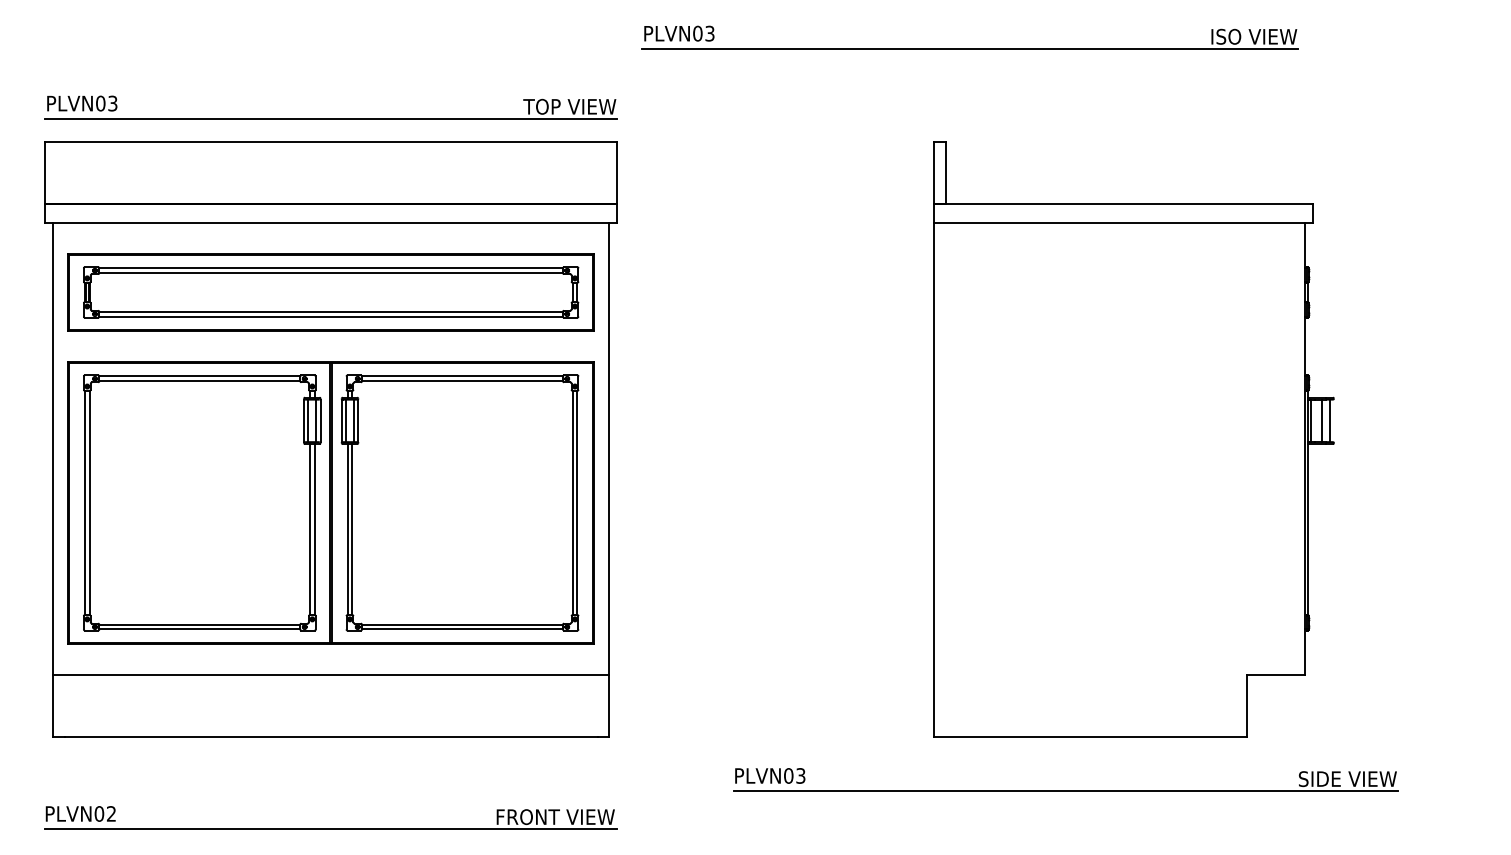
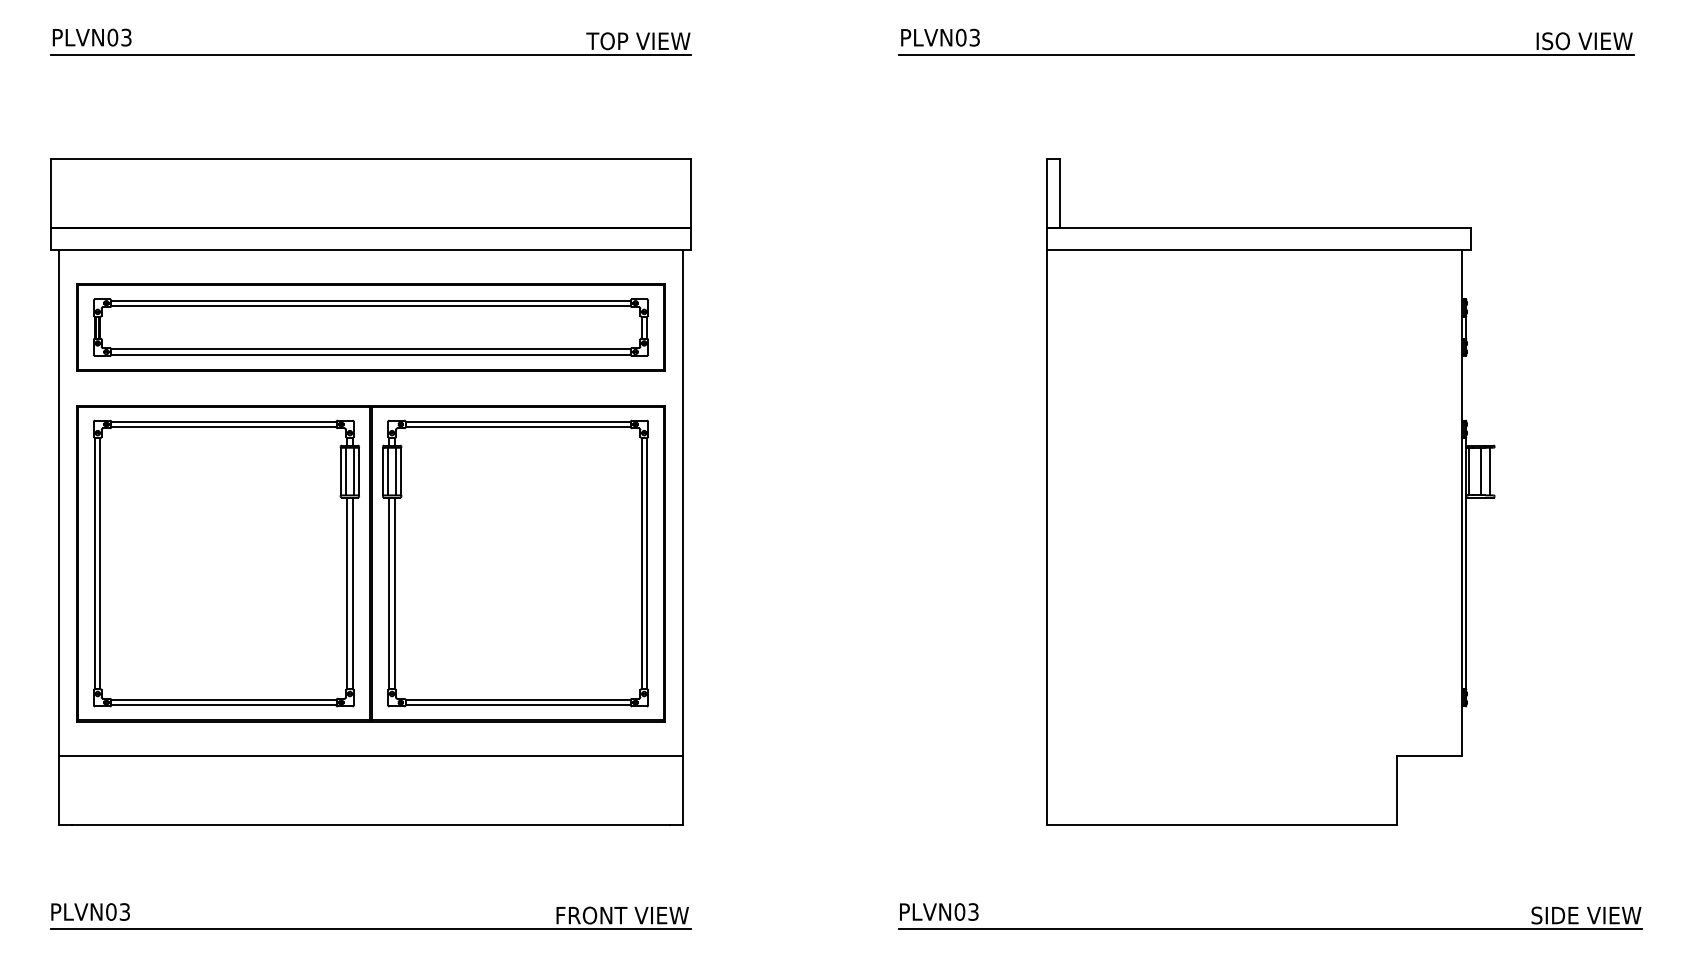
part: (969, 48) -> (1265, 54), moved
part: (330, 118) -> (370, 54), moved
part: (1065, 790) -> (1270, 928), moved
text: (111, 813) -> (124, 911), PLVN02 -> PLVN03

